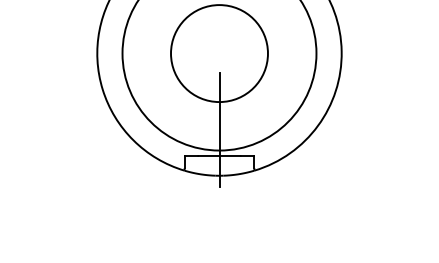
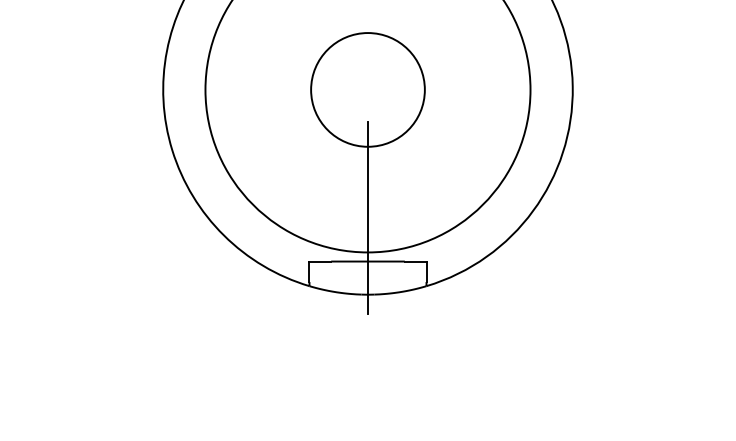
circle: (219, 53) -> (368, 89), size x0.7

